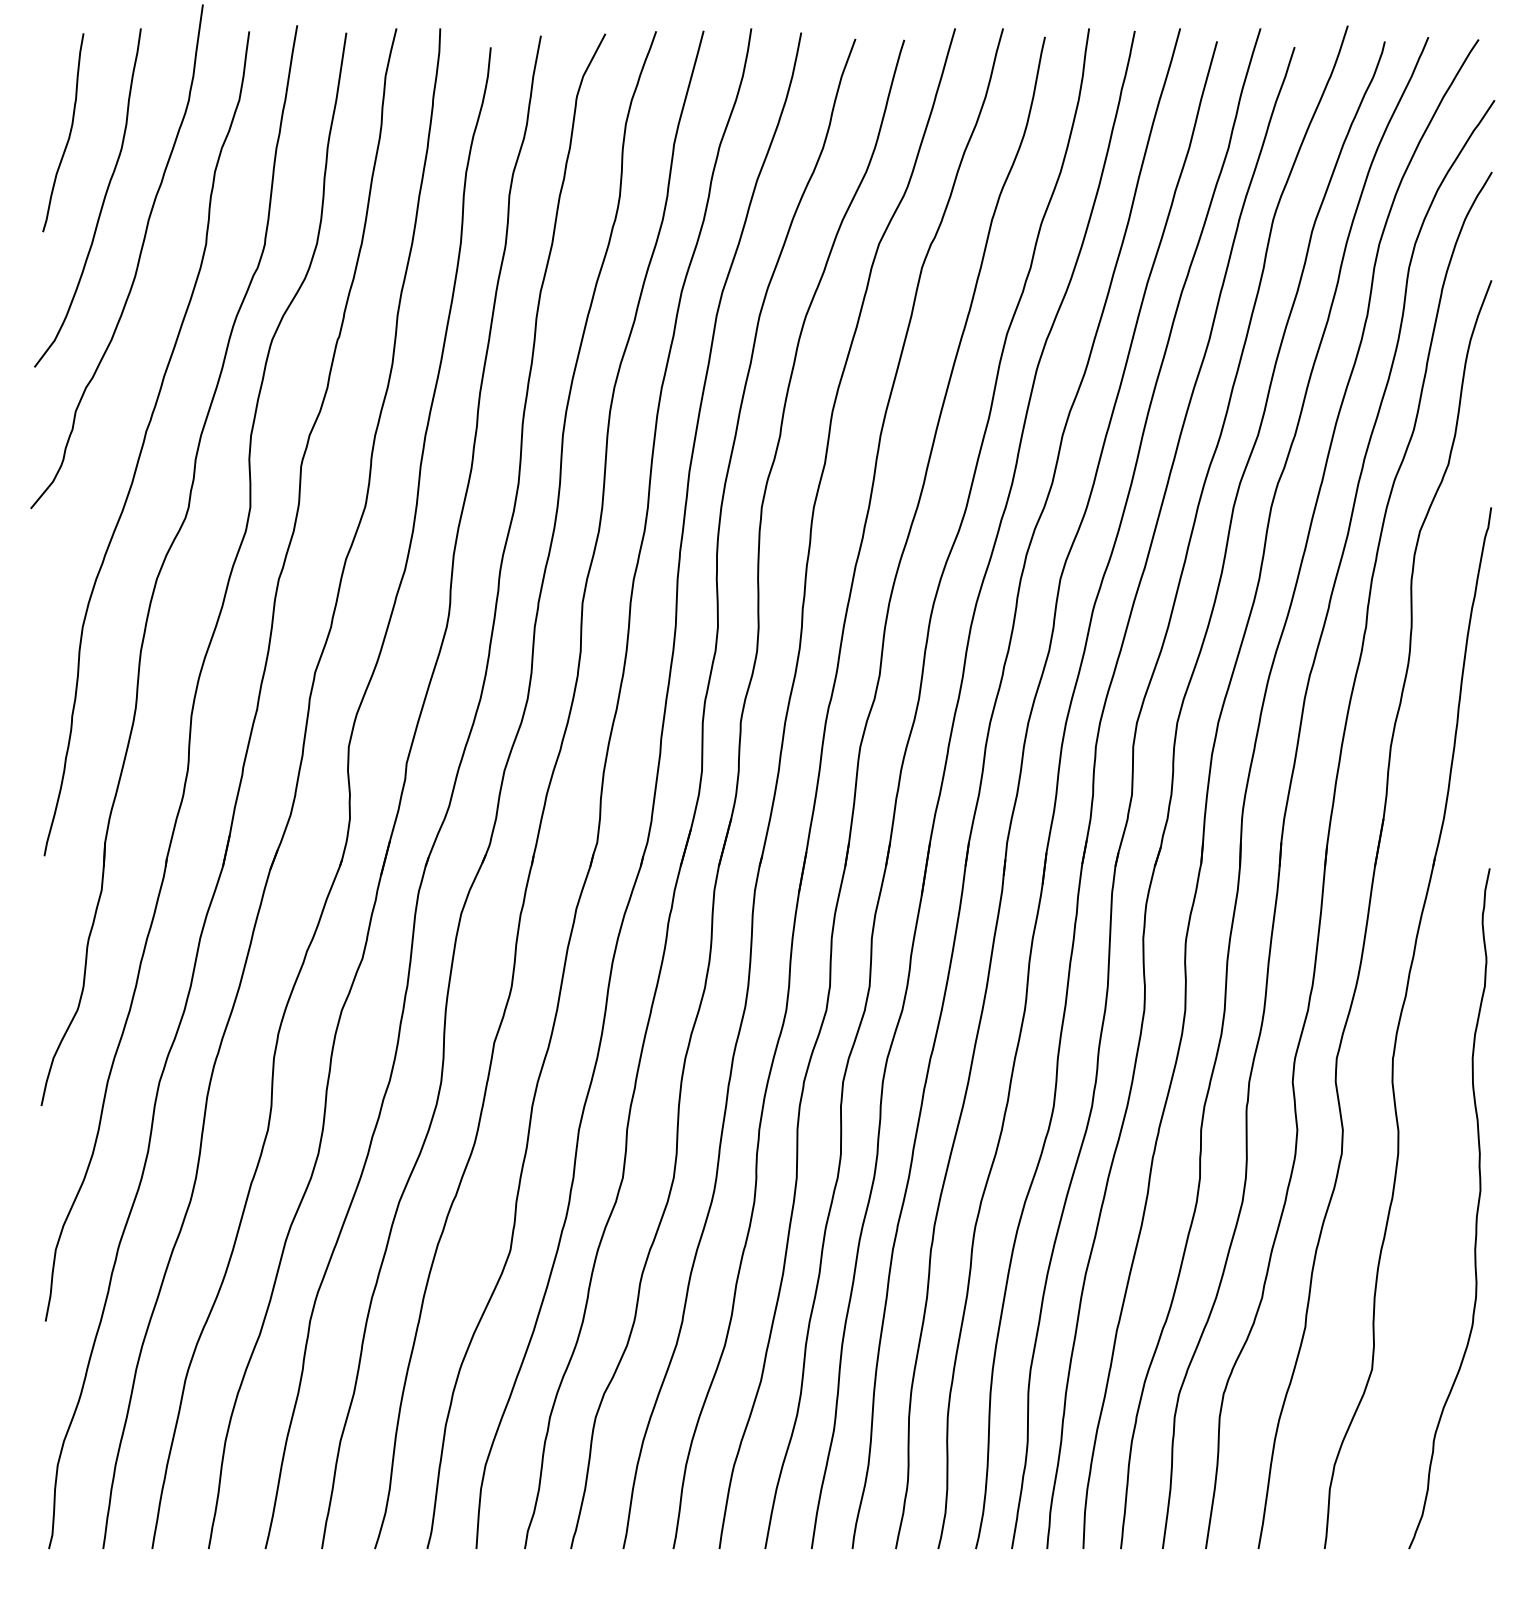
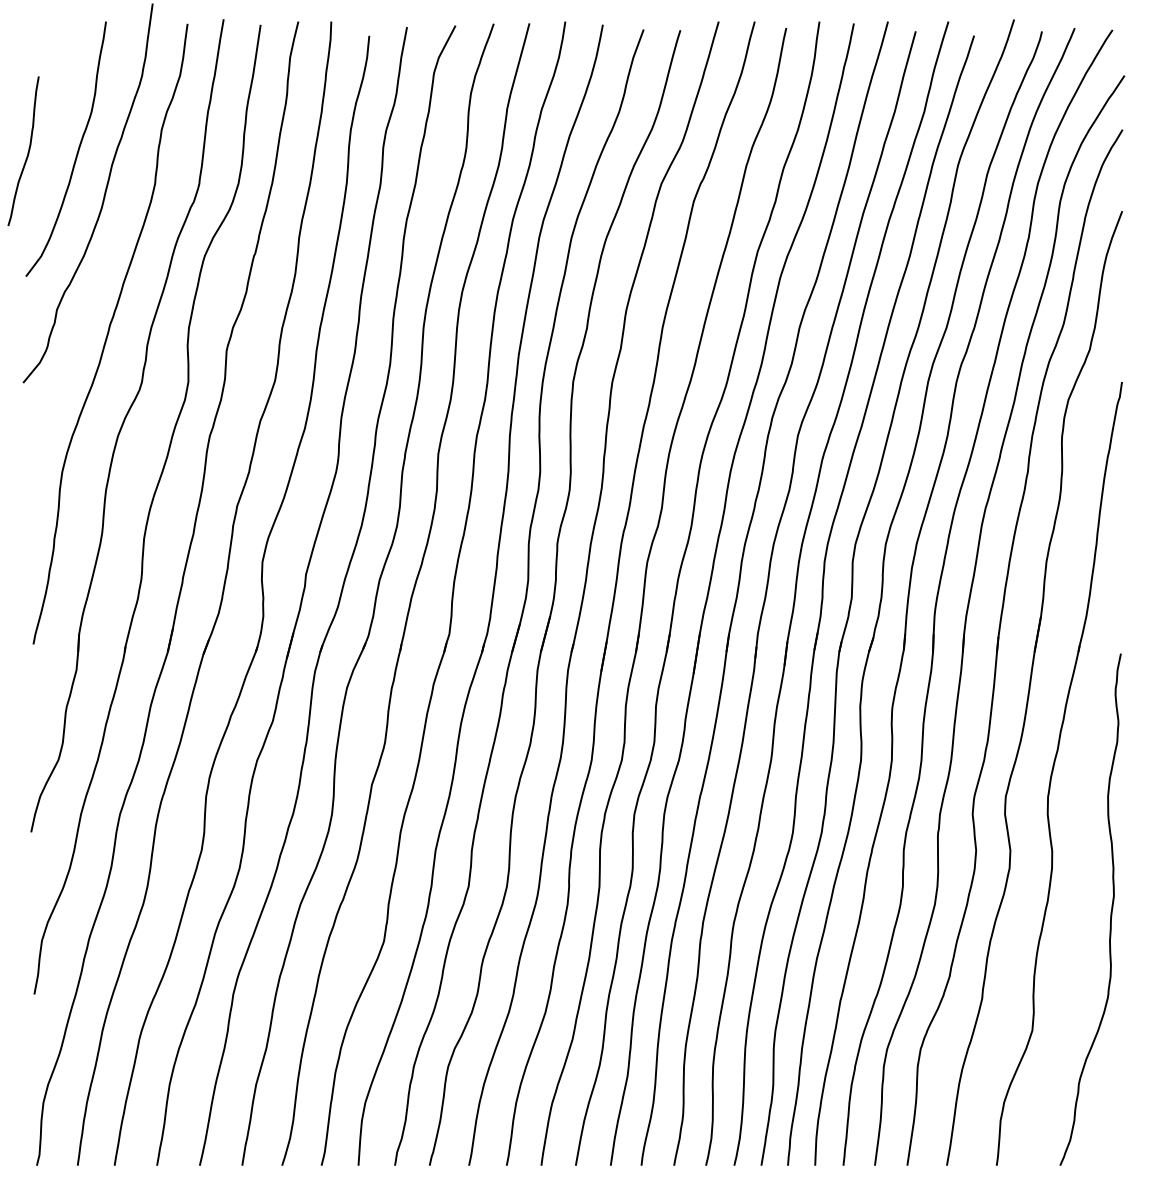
curve: (68, 135) -> (27, 153), moved

